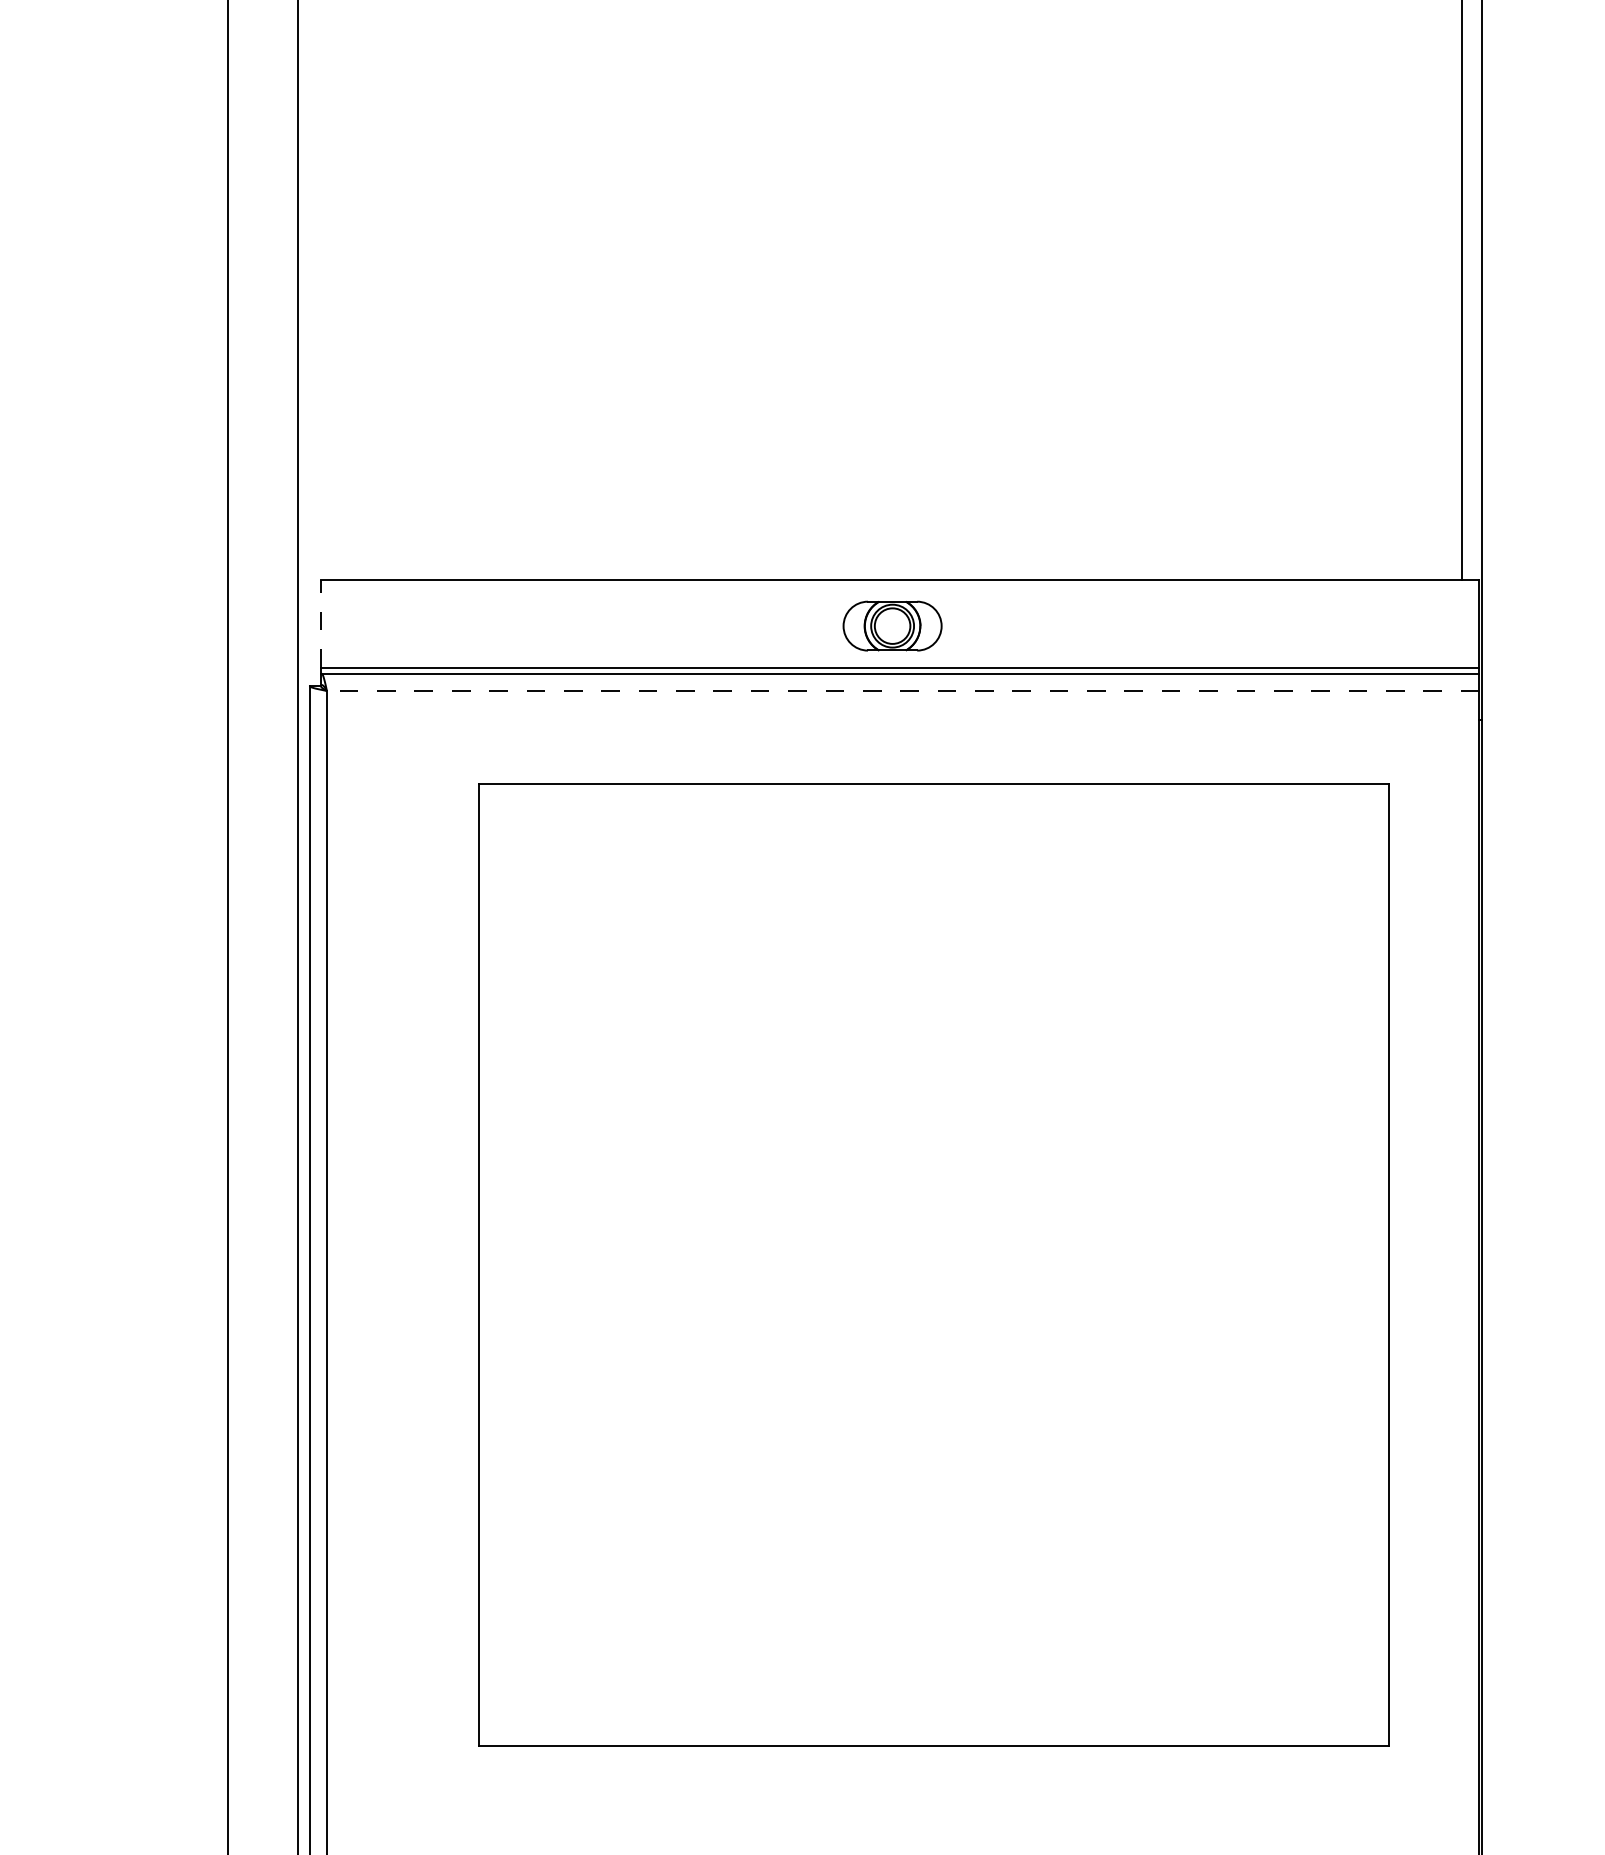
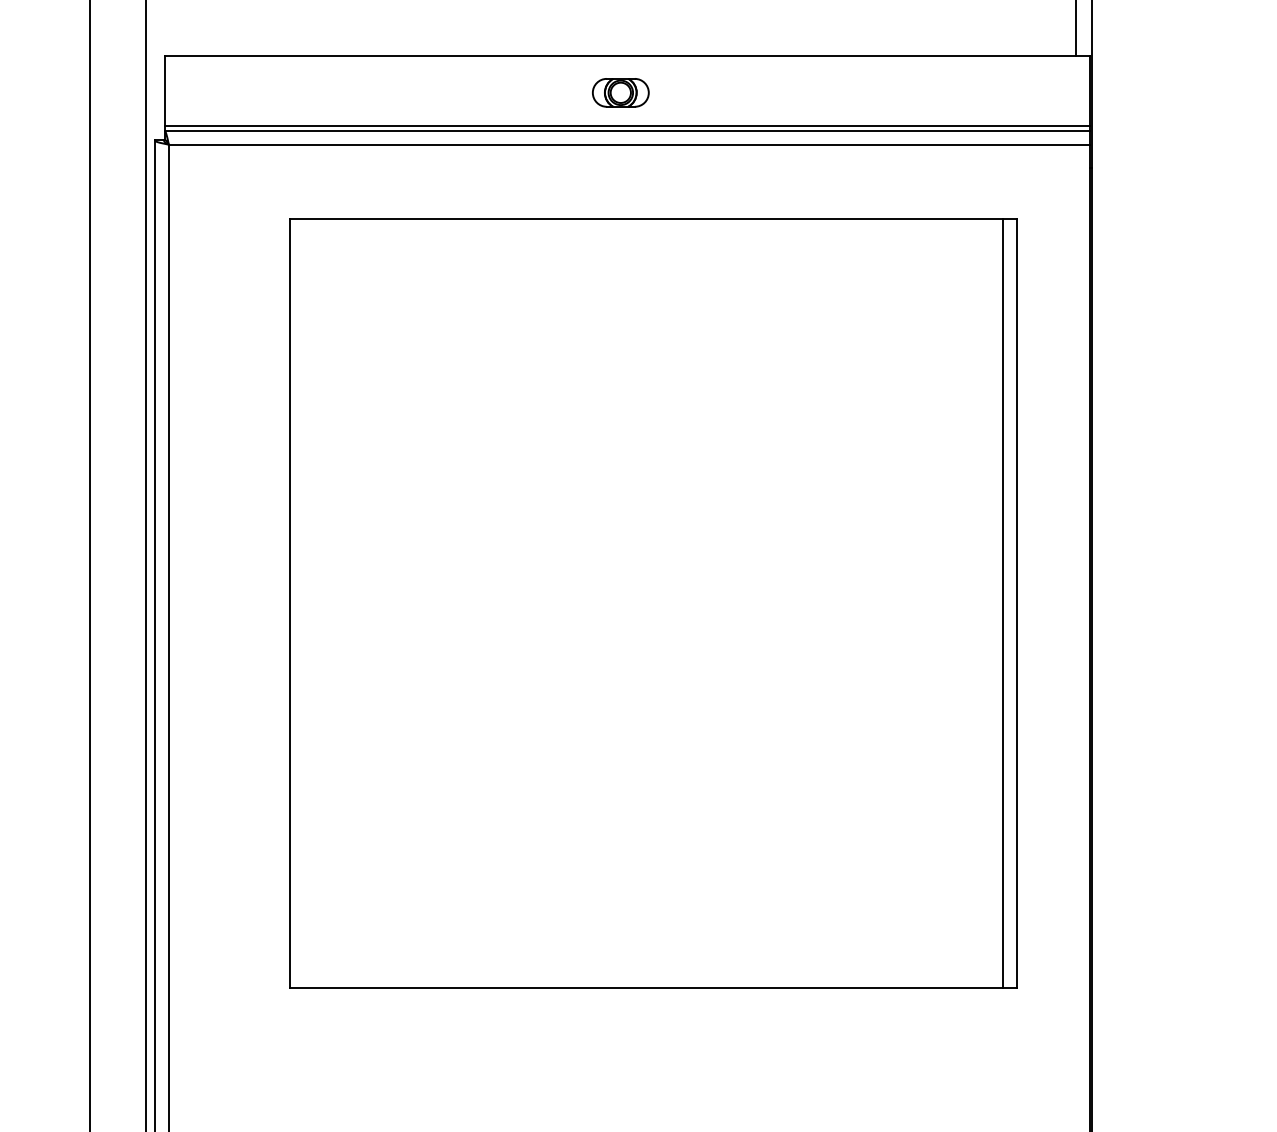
line: (321, 624) -> (164, 91), dashed -> solid
part: (892, 625) -> (620, 92), size x0.71
line: (902, 690) -> (628, 144), dashed -> solid
line: (1370, 1264) -> (1002, 602), added

